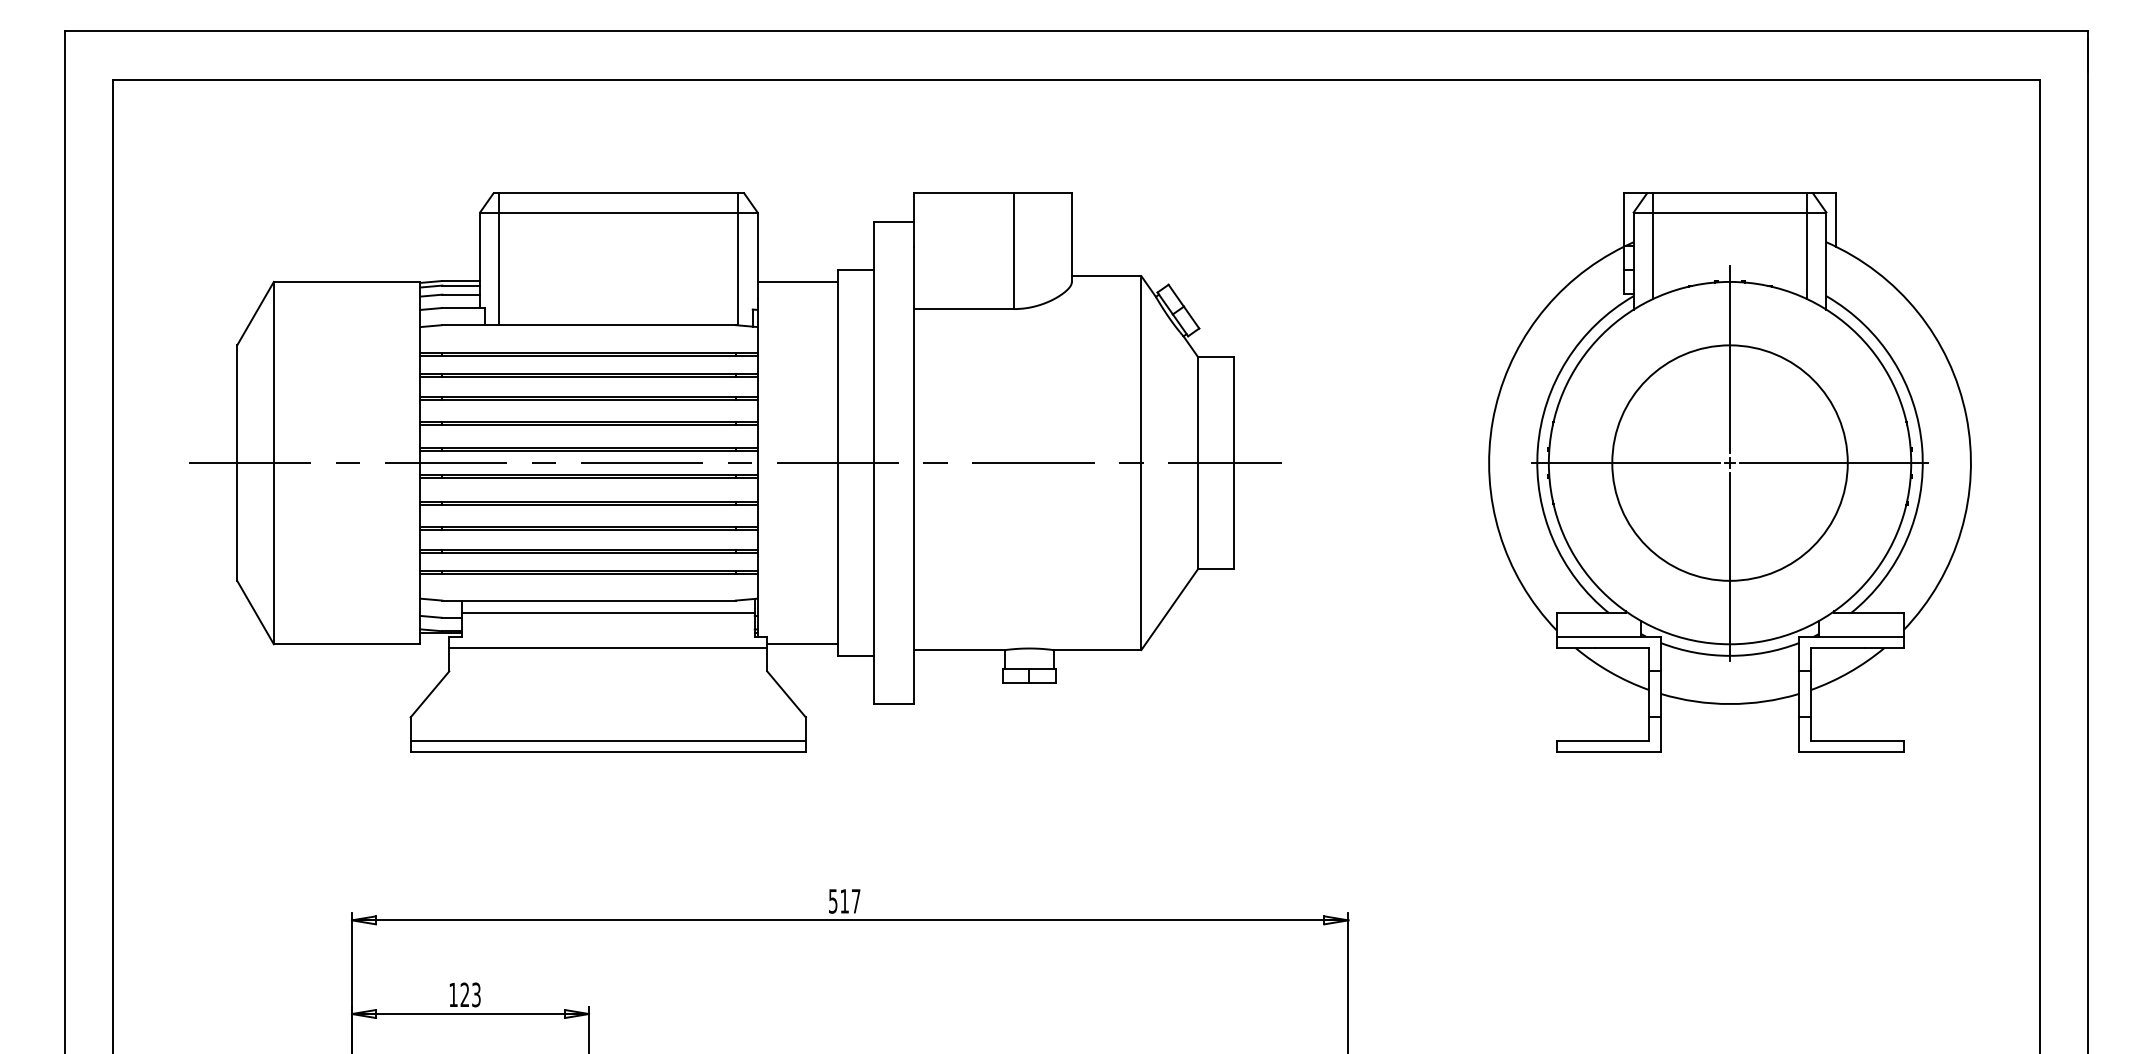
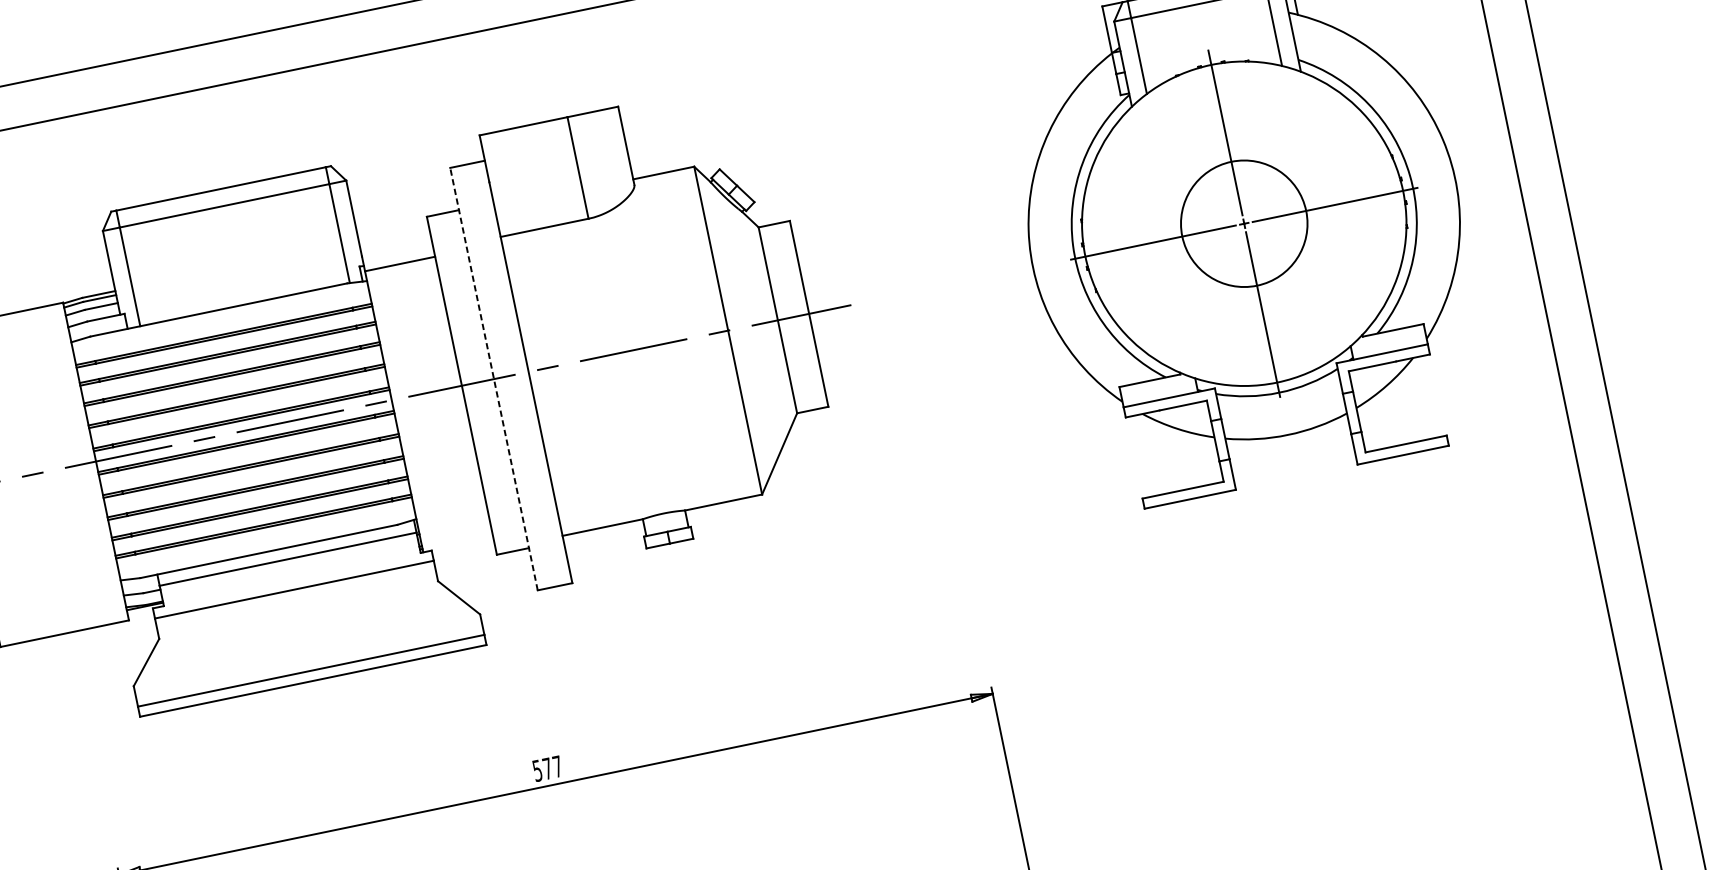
line: (797, 281) -> (399, 263), moved
circle: (1729, 462) -> (1243, 223), size x0.6
line: (874, 463) -> (494, 379), solid -> dashed
line: (802, 644) -> (464, 551), removed
text: (844, 901) -> (547, 768), 517 -> 577

